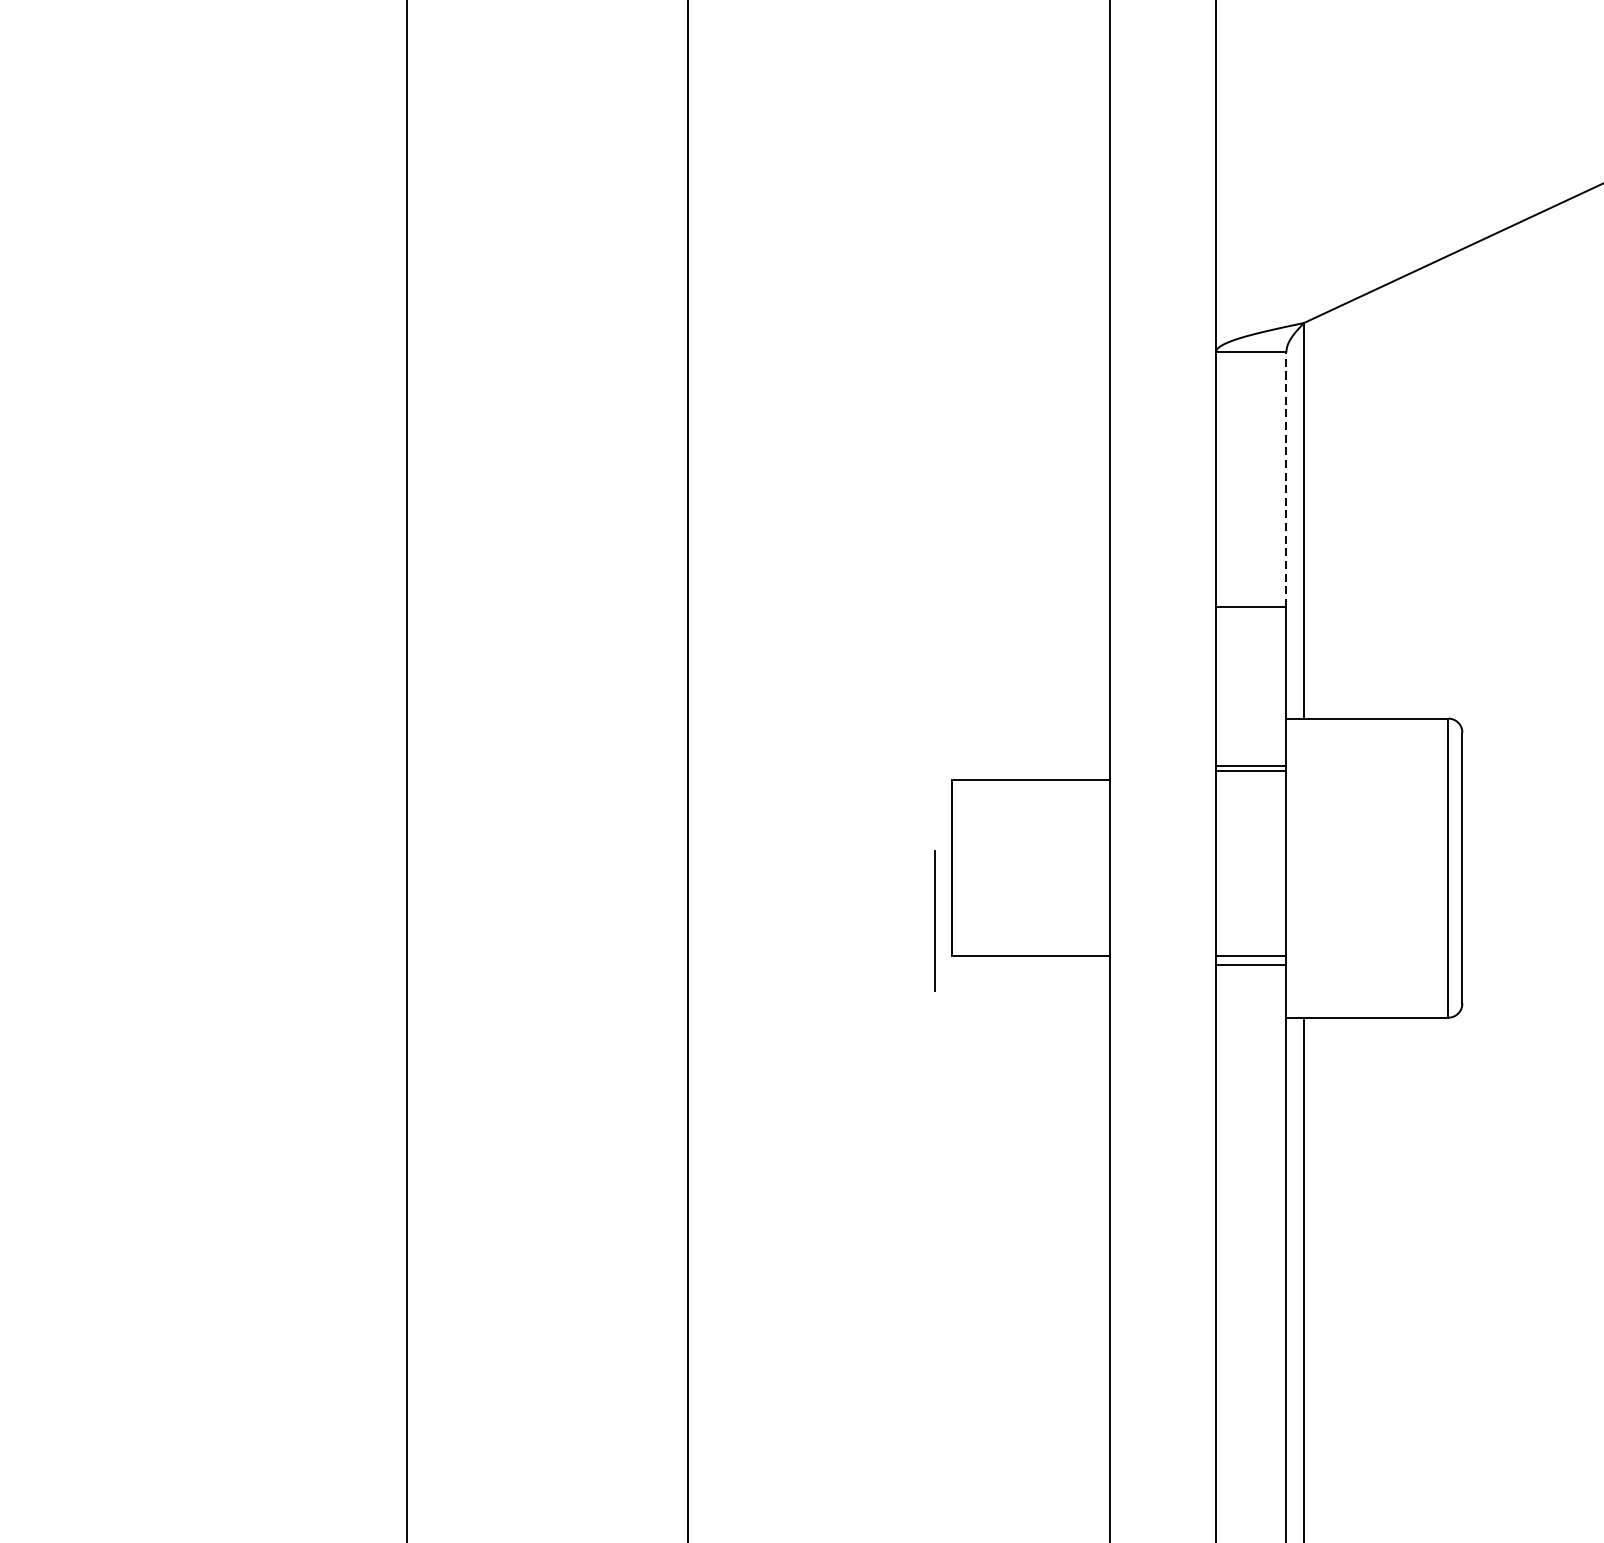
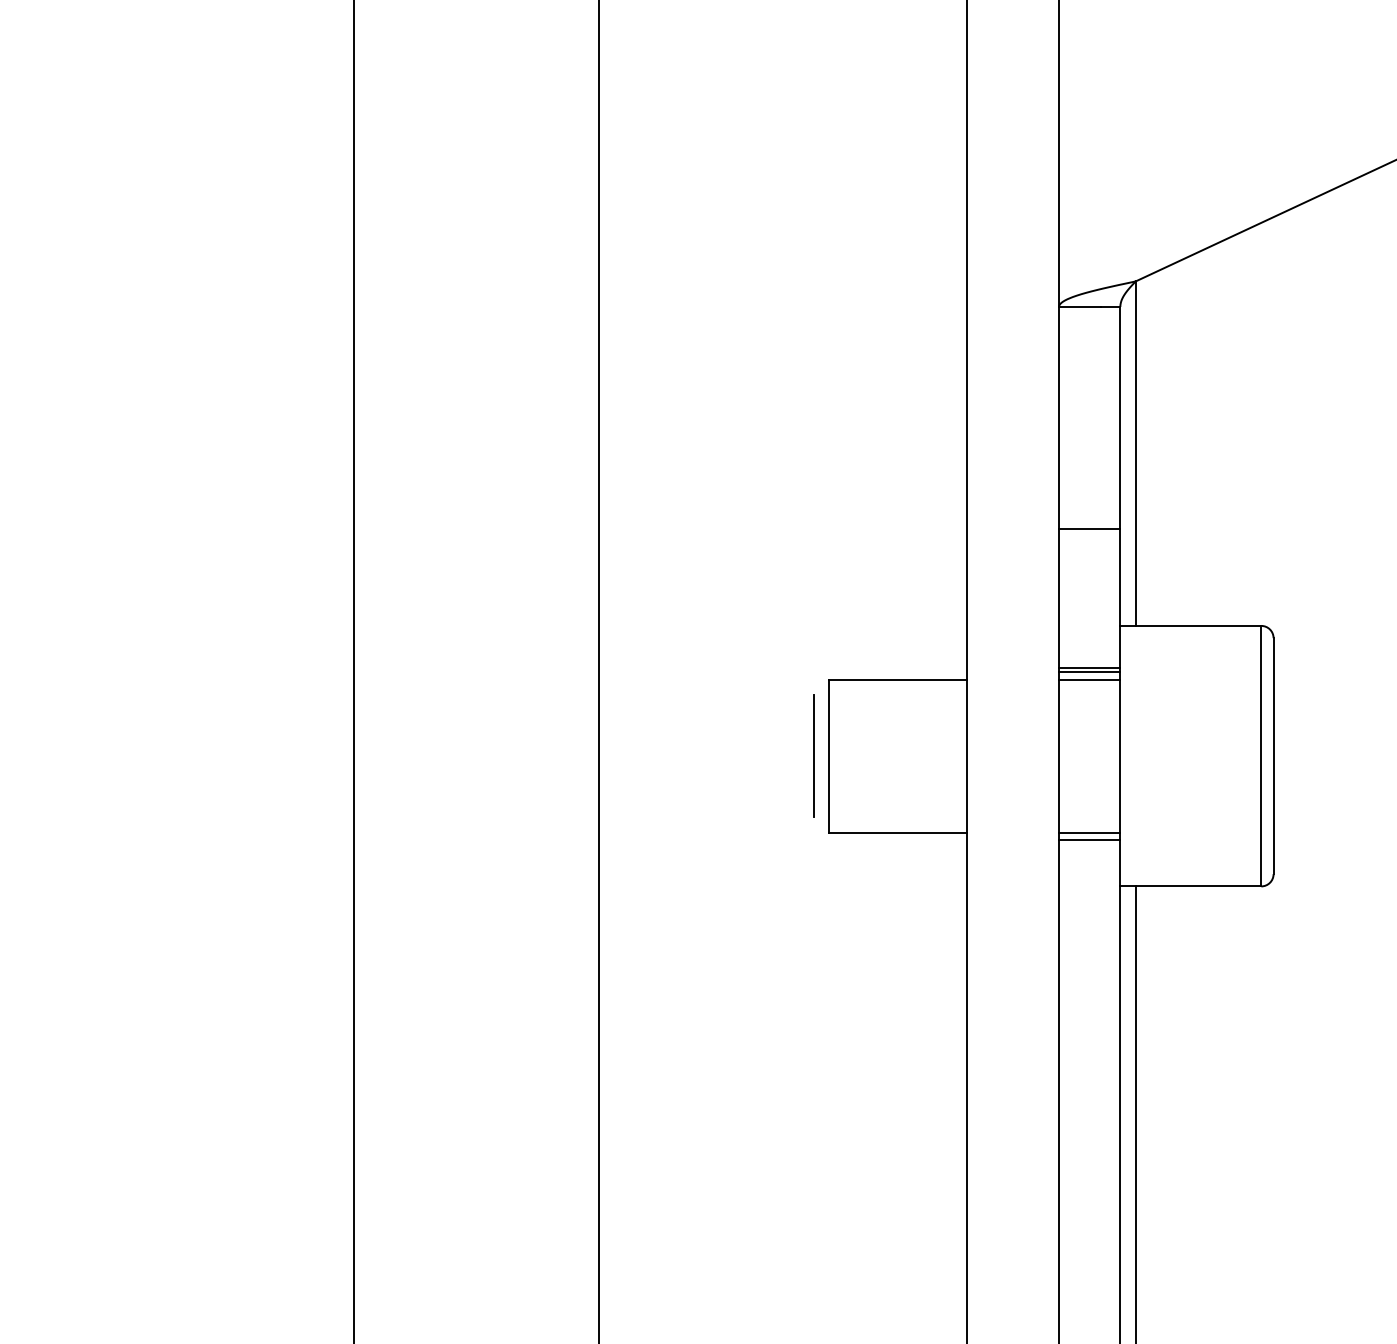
line: (1286, 479) -> (1120, 417), dashed -> solid
line: (1250, 780) -> (1089, 679), added
line: (934, 920) -> (813, 755), moved

